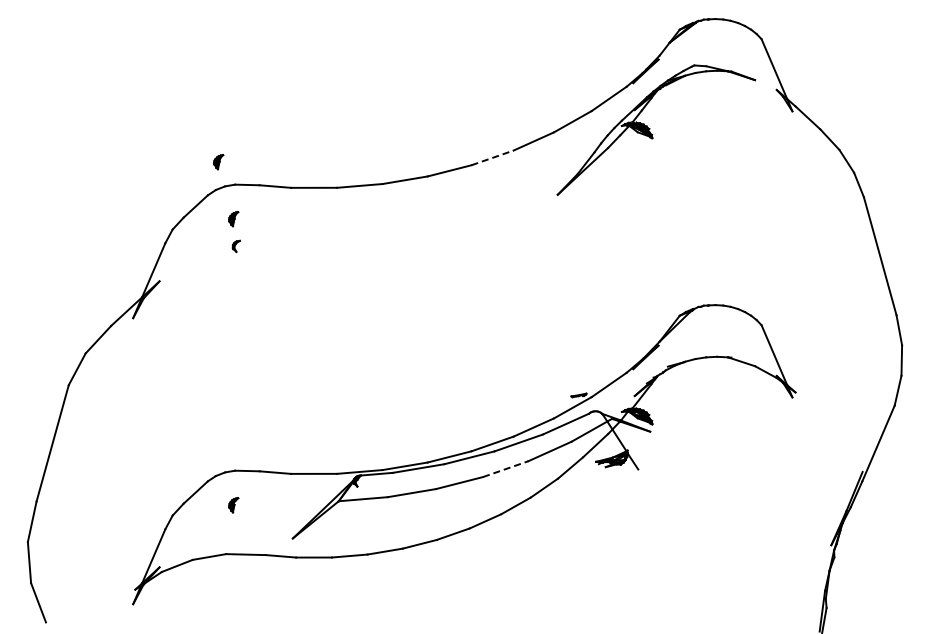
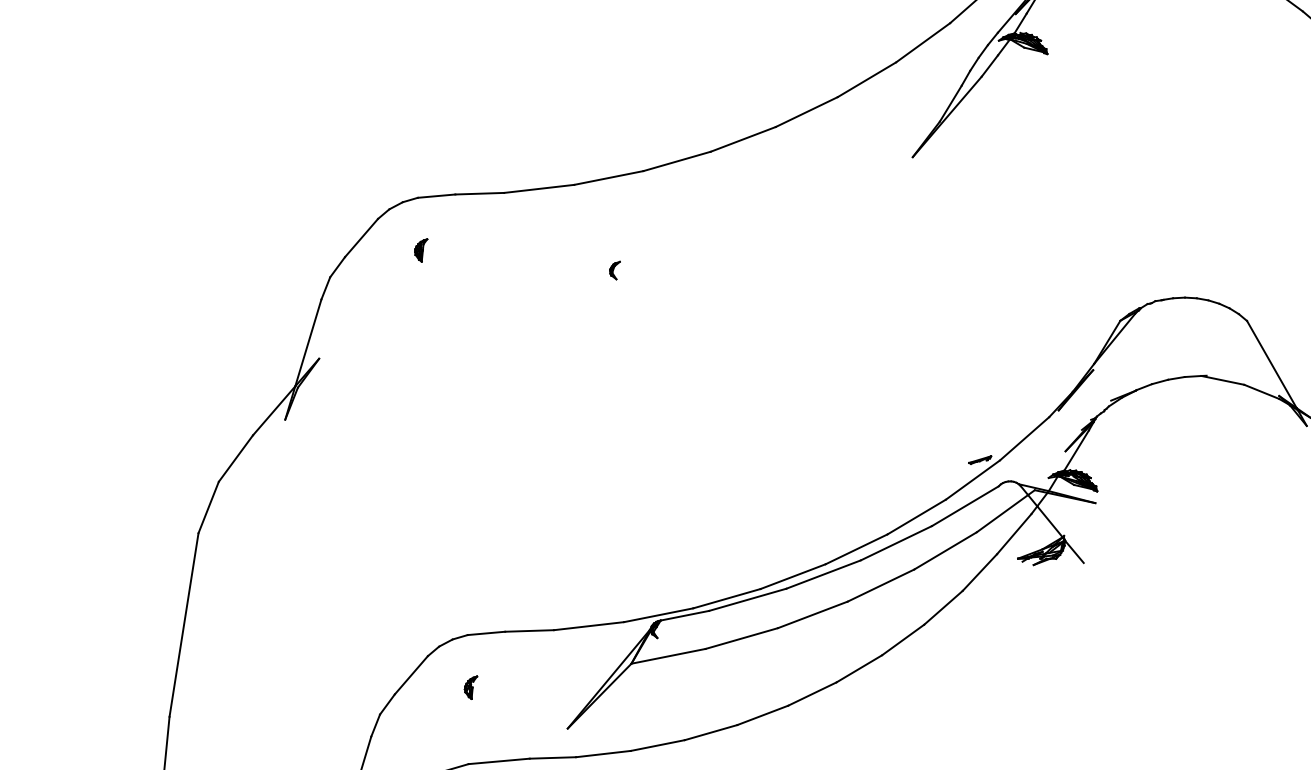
line: (493, 157) -> (808, 111), dashed -> solid
part: (218, 162) -> (388, 166), removed
part: (235, 245) -> (613, 269), moved
line: (505, 469) -> (880, 586), dashed -> solid

